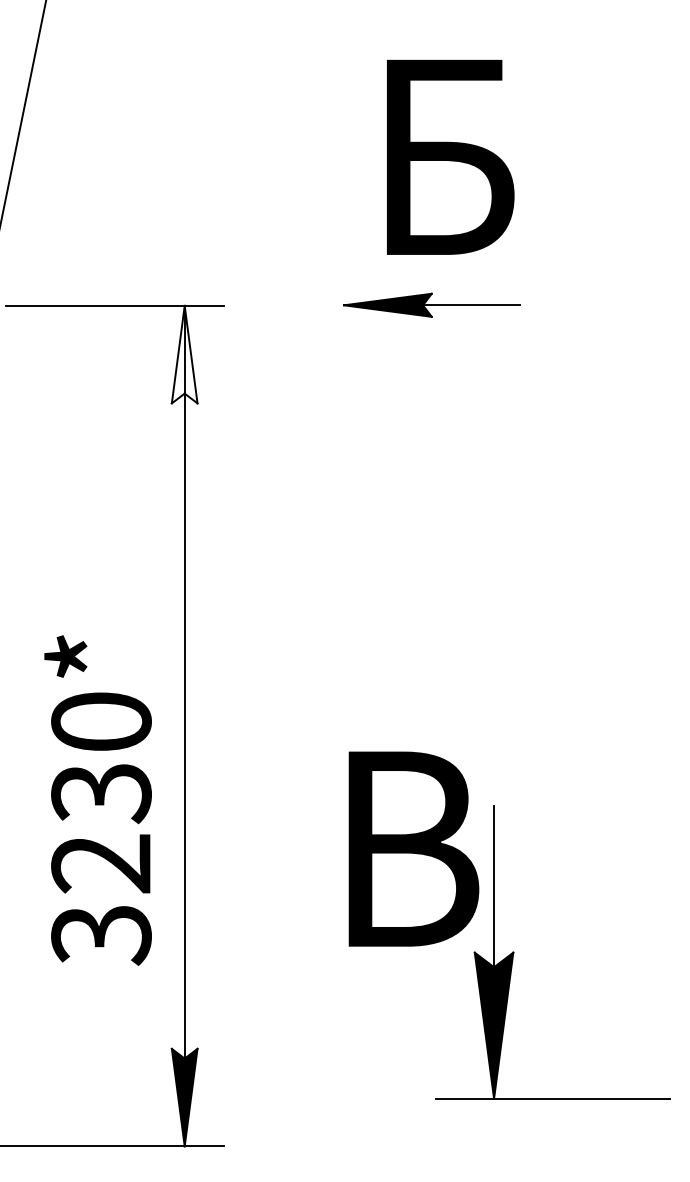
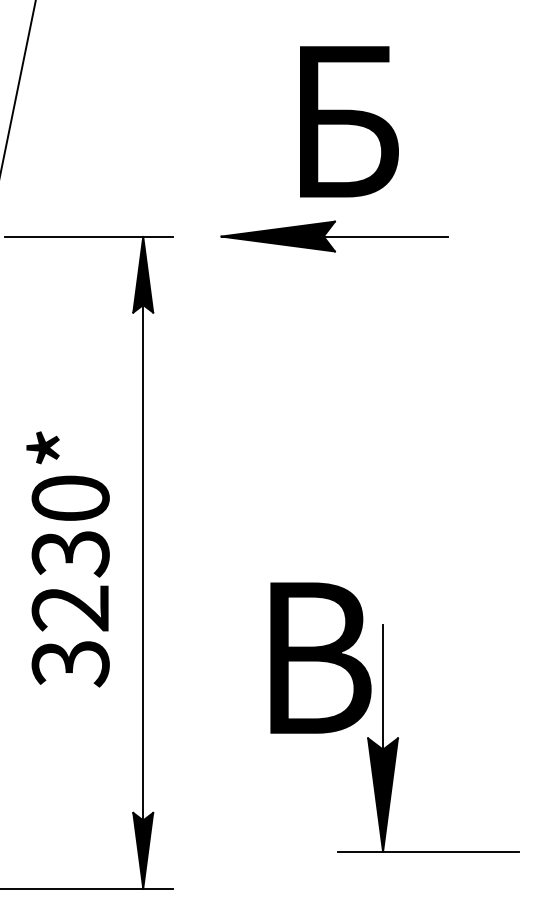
part: (431, 305) -> (334, 236), size x1.67
fill: (185, 354) -> (143, 274), added
text: (97, 800) -> (67, 559), moved

